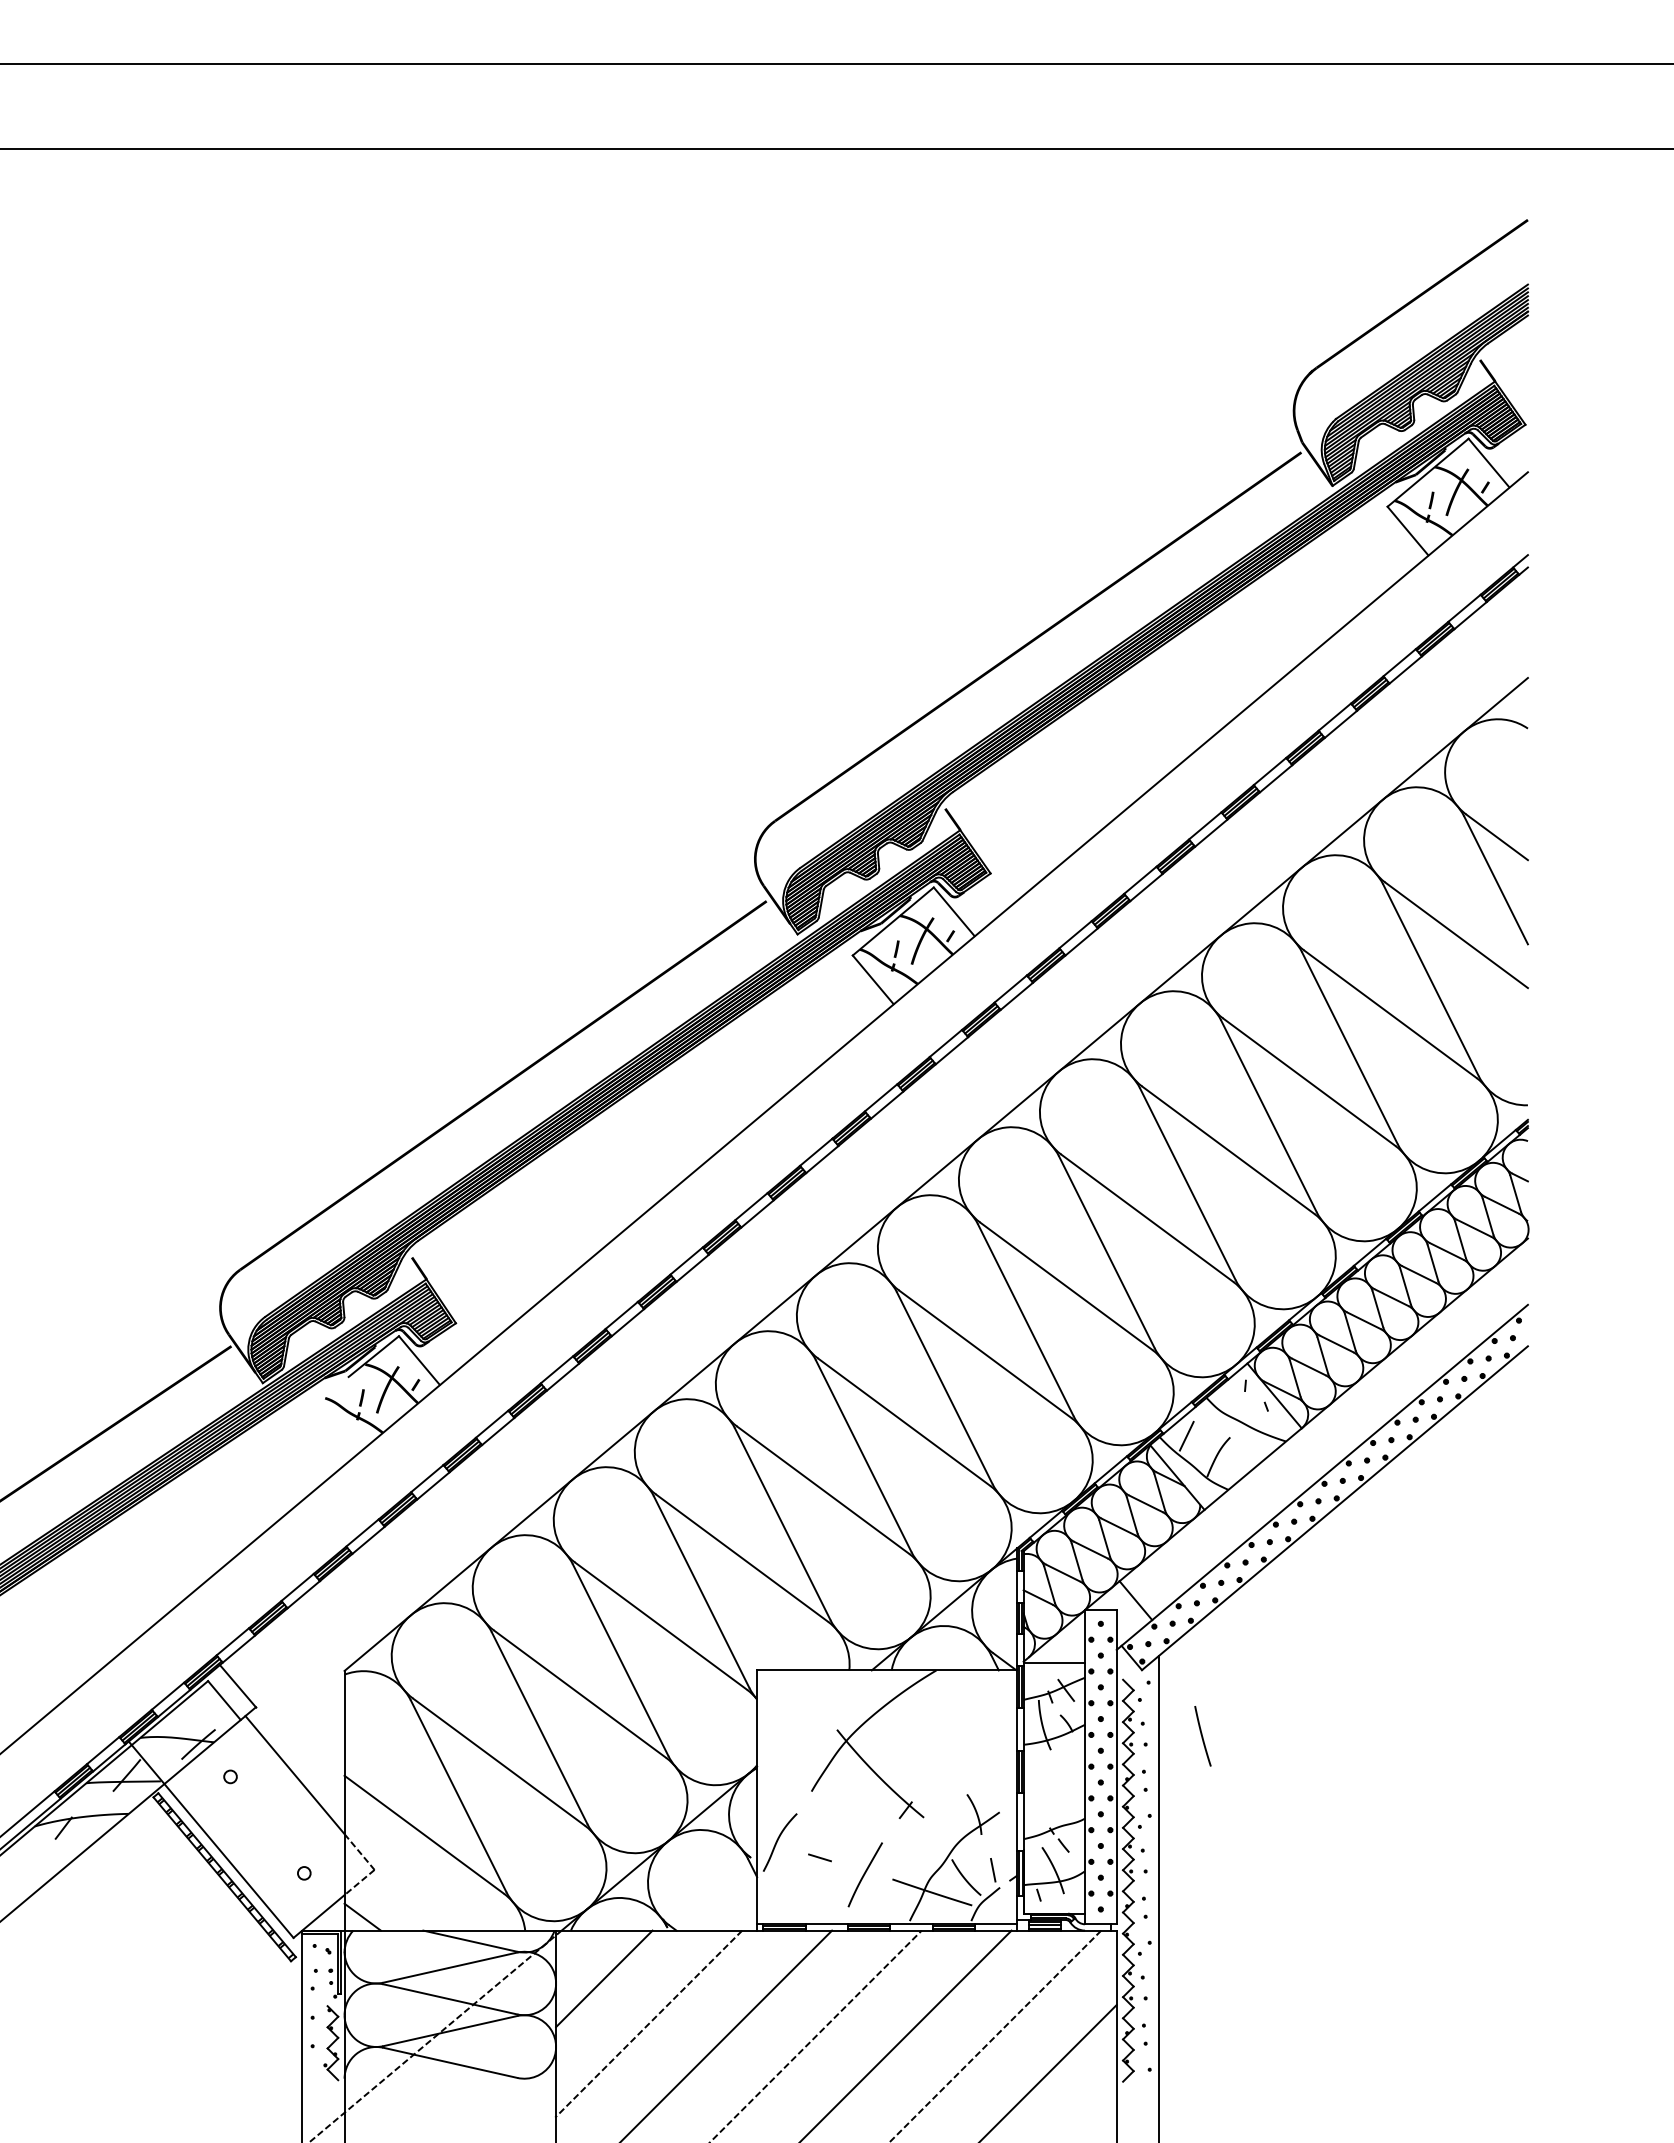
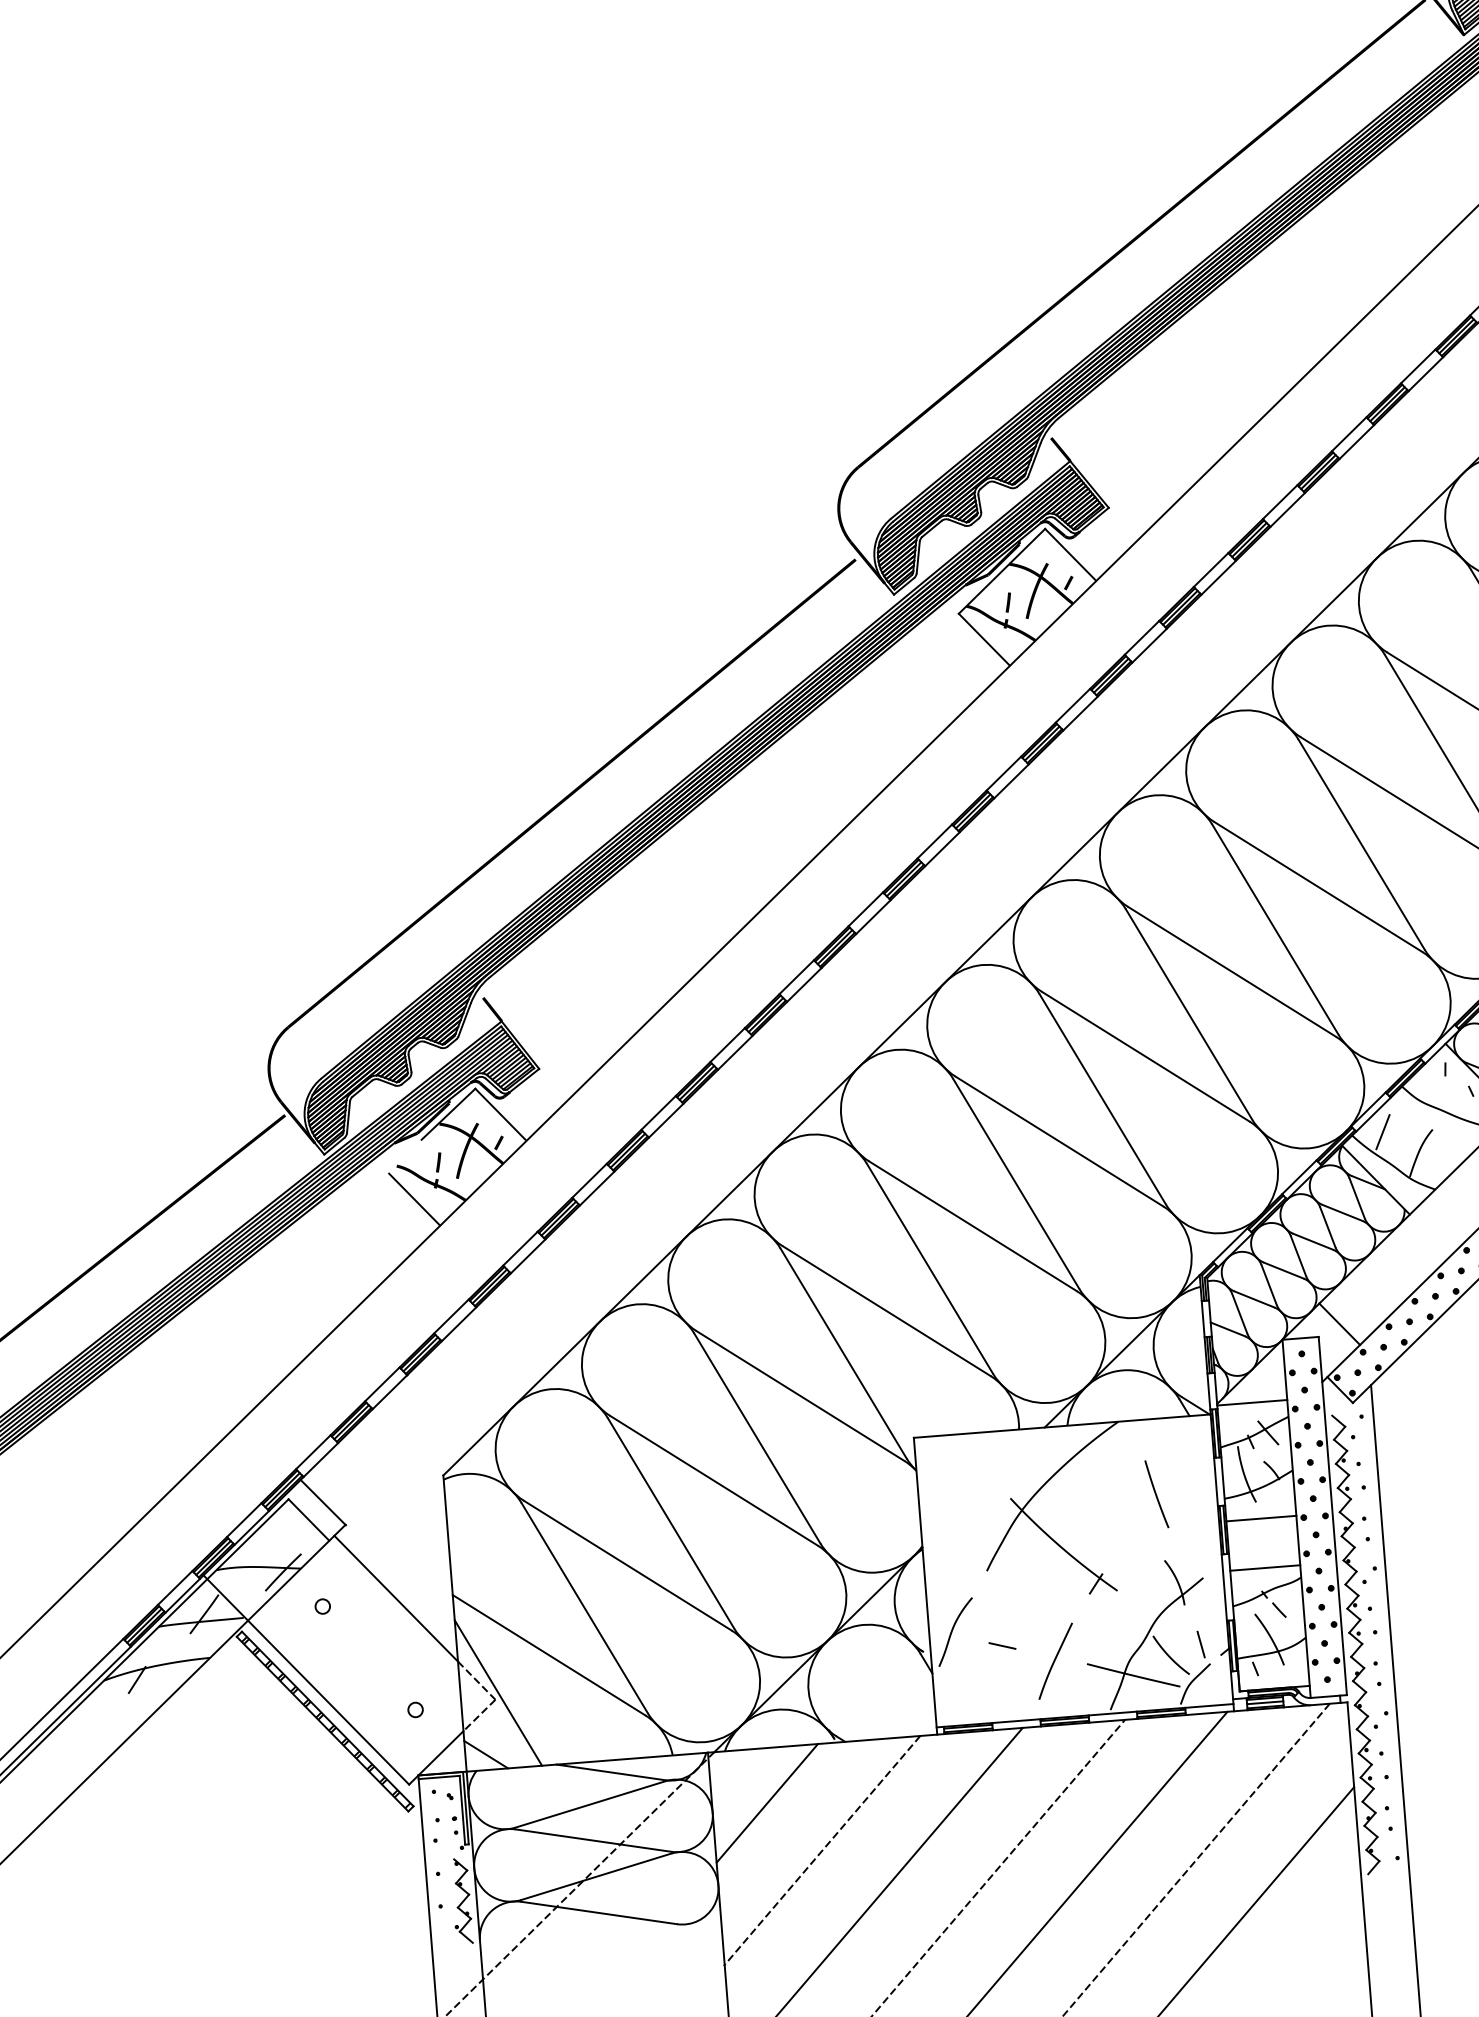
line: (338, 1428) -> (414, 1199), added
line: (1202, 1736) -> (1156, 1494), moved
line: (1054, 1764) -> (1261, 1518), added
line: (1054, 1807) -> (1265, 1567), added
line: (377, 1863) -> (498, 1692), added

